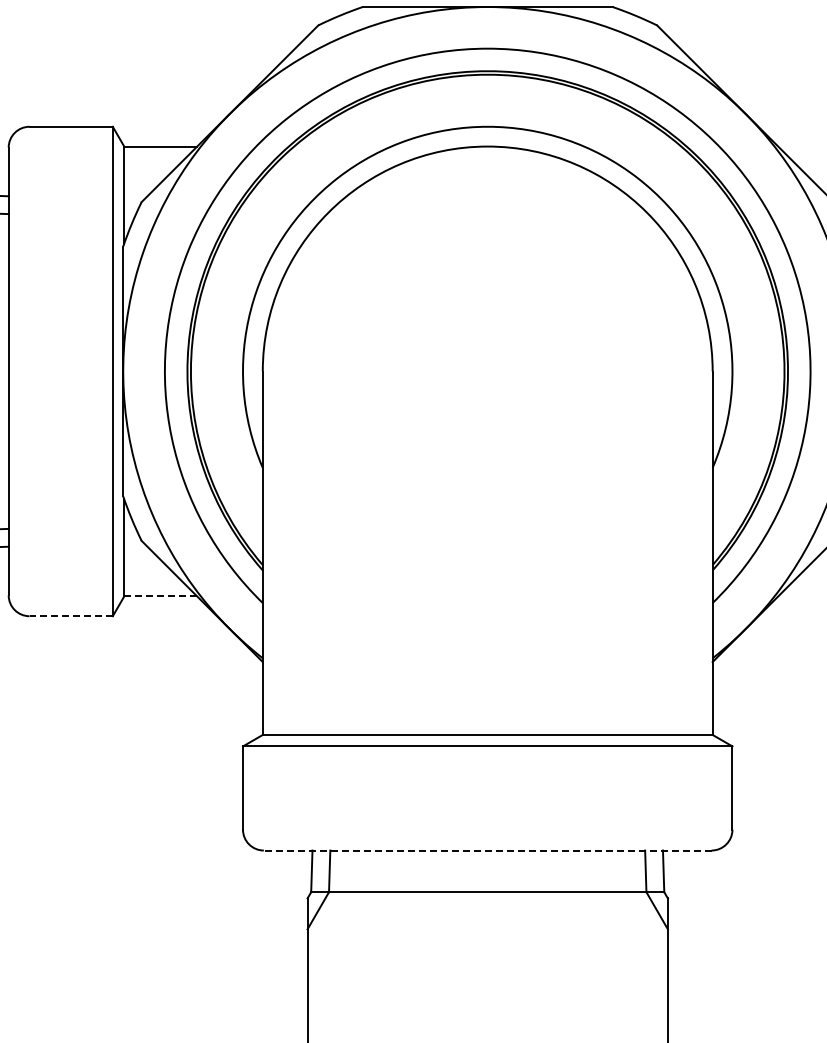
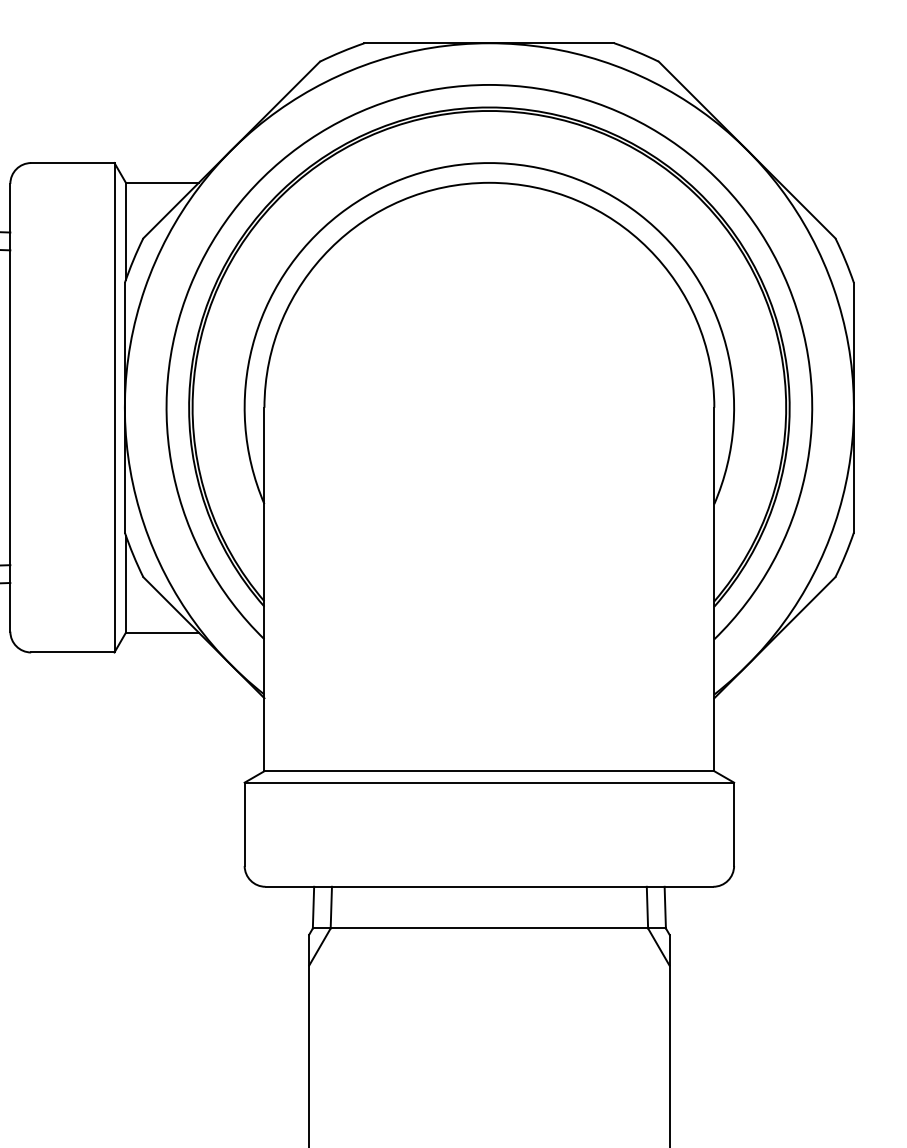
line: (159, 596) -> (161, 632), dashed -> solid
line: (70, 616) -> (72, 652), dashed -> solid
line: (487, 850) -> (489, 886), dashed -> solid

